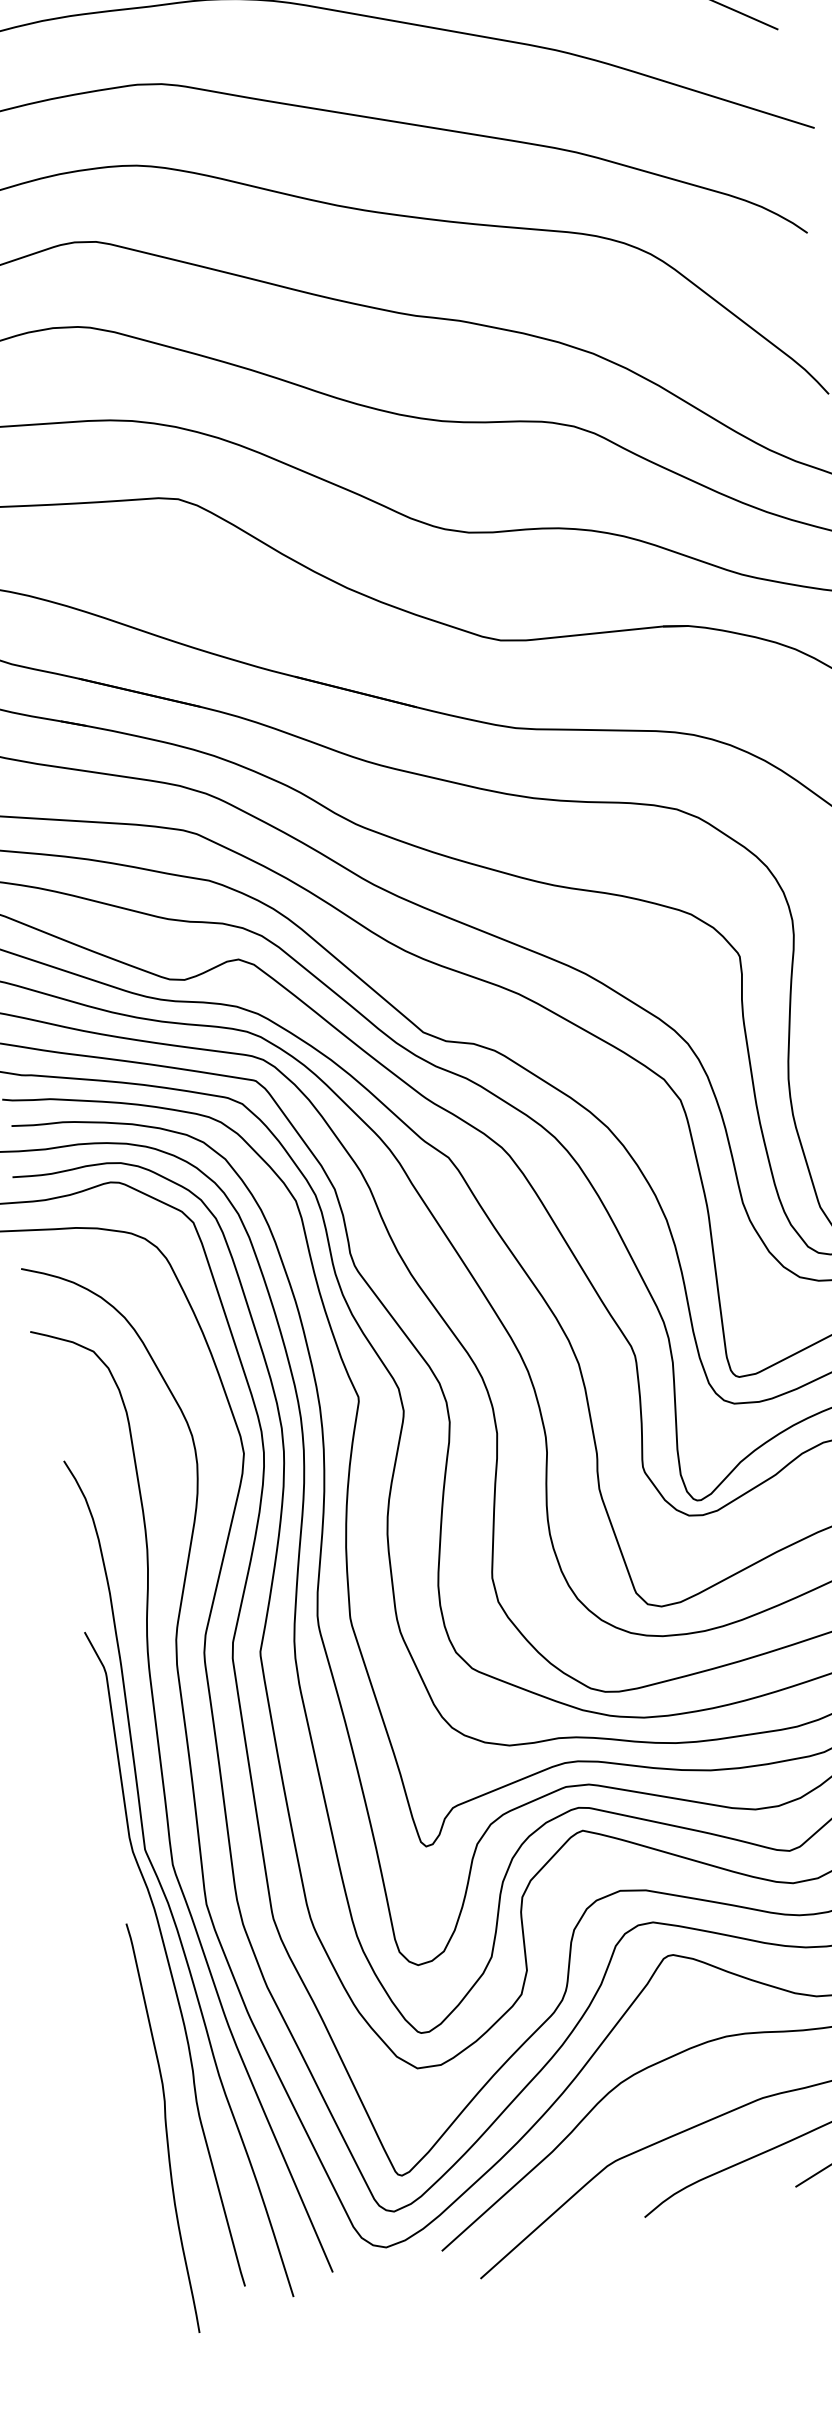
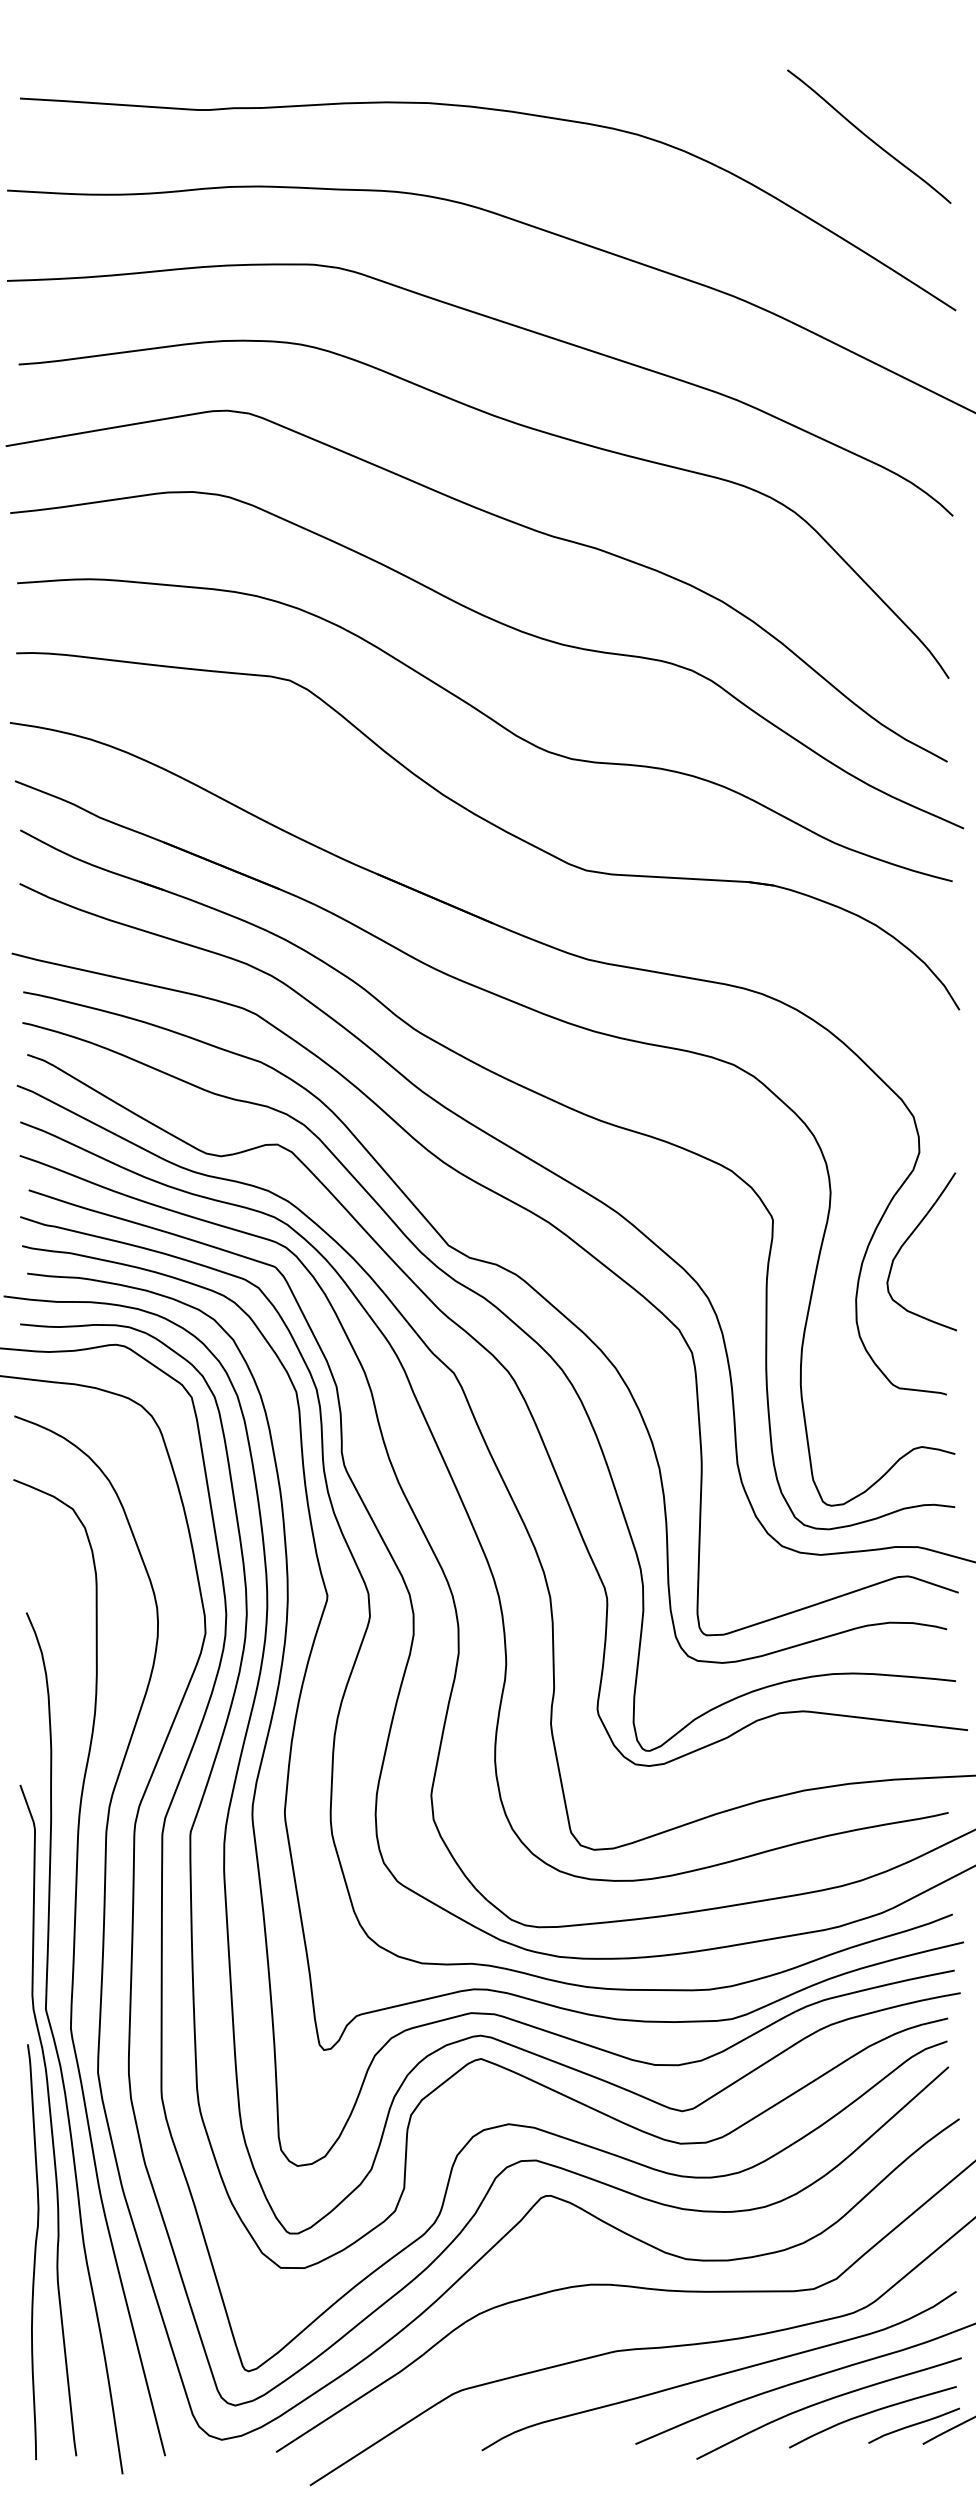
curve: (165, 2128) -> (34, 2252), moved

